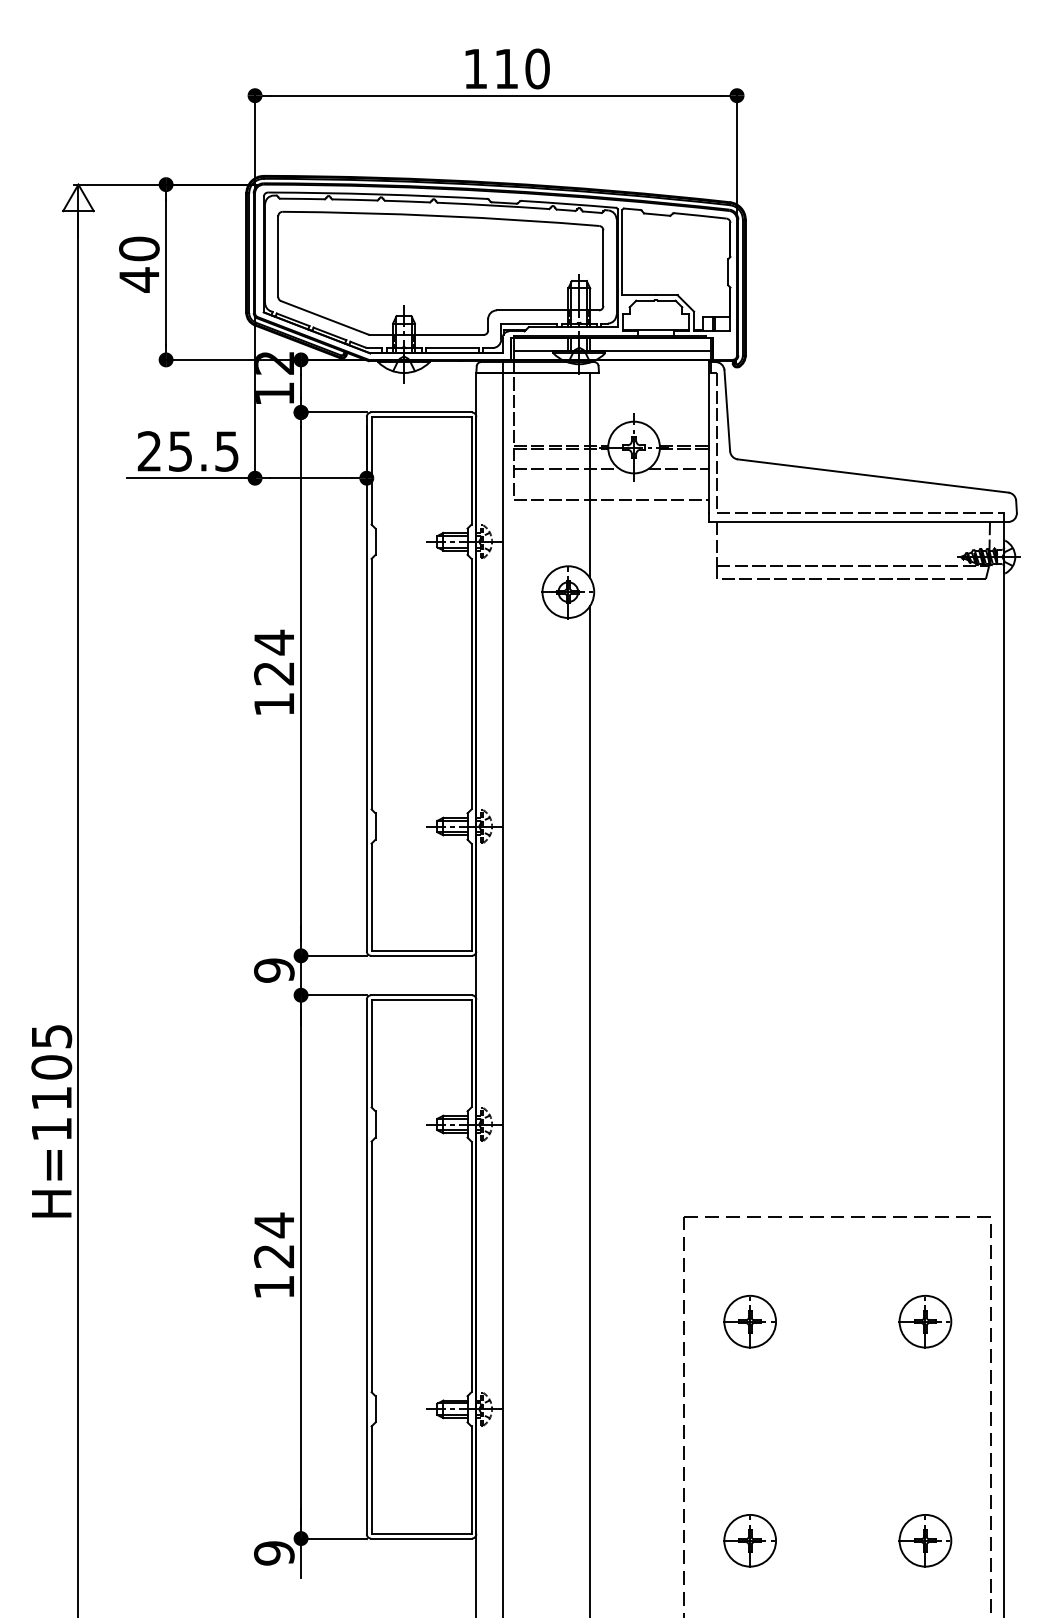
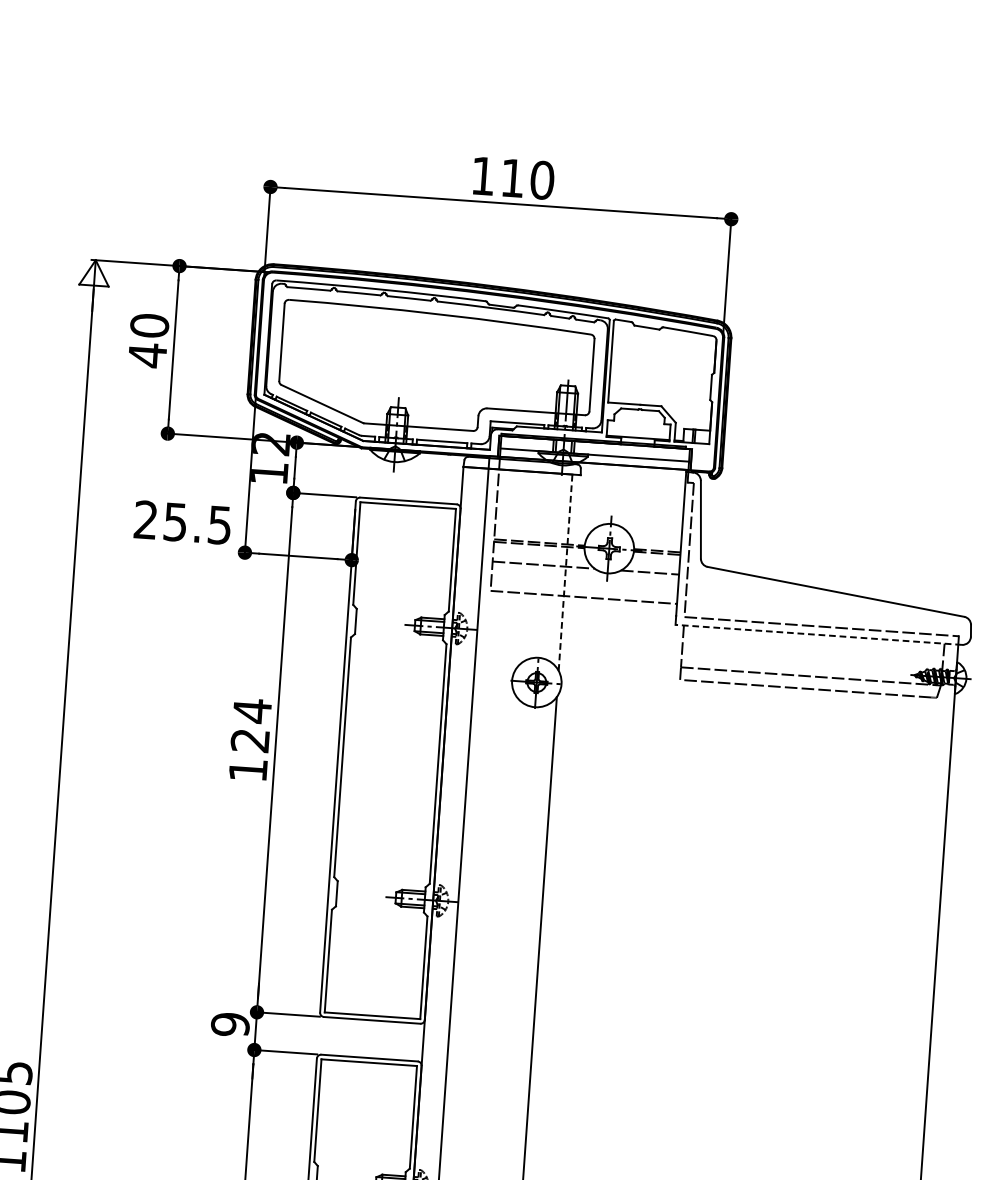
line: (590, 475) -> (565, 572), solid -> dashed
line: (191, 478) -> (184, 548), removed
line: (858, 522) -> (818, 635), solid -> dashed

